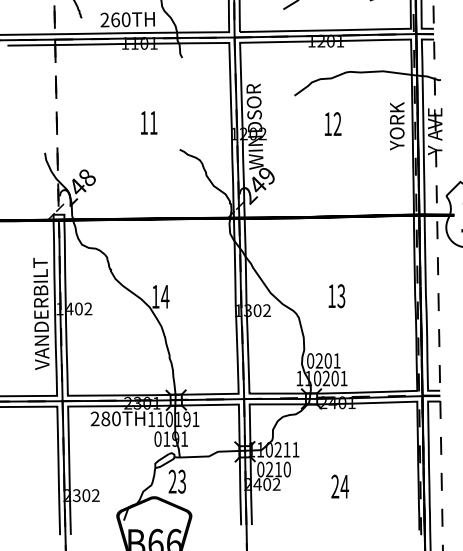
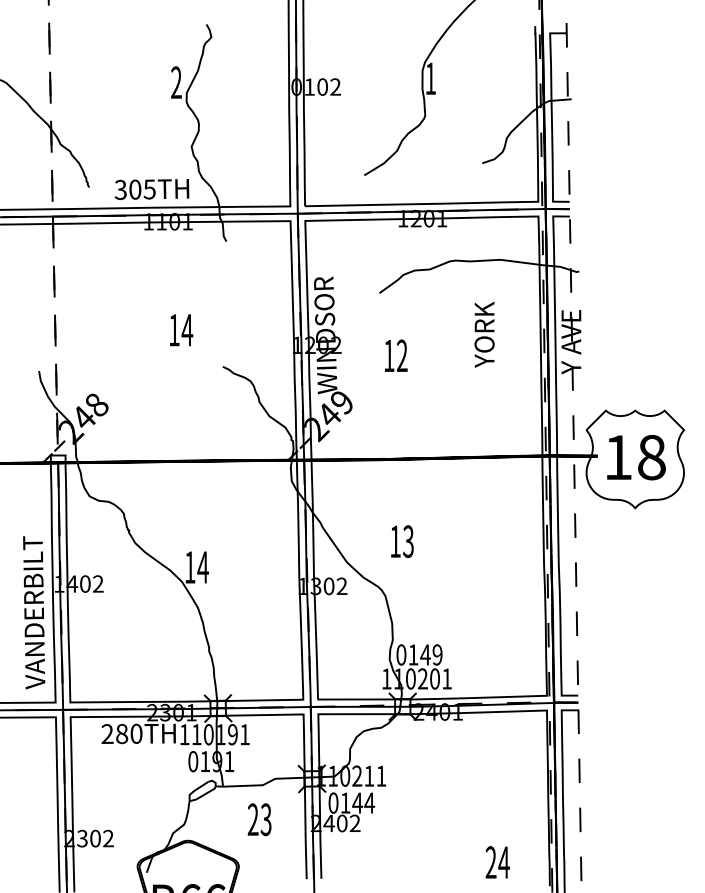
text: (114, 19) -> (134, 189), 260TH -> 305TH
text: (153, 123) -> (187, 330), 11 -> 14
text: (333, 123) -> (396, 355), moved
text: (397, 126) -> (484, 334), moved
text: (337, 296) -> (402, 541), moved
text: (41, 313) -> (34, 612), moved
text: (328, 360) -> (425, 654), 0201 -> 0149
text: (278, 469) -> (357, 802), 0210 -> 0144
text: (177, 481) -> (259, 819), moved
text: (339, 486) -> (497, 862), moved

